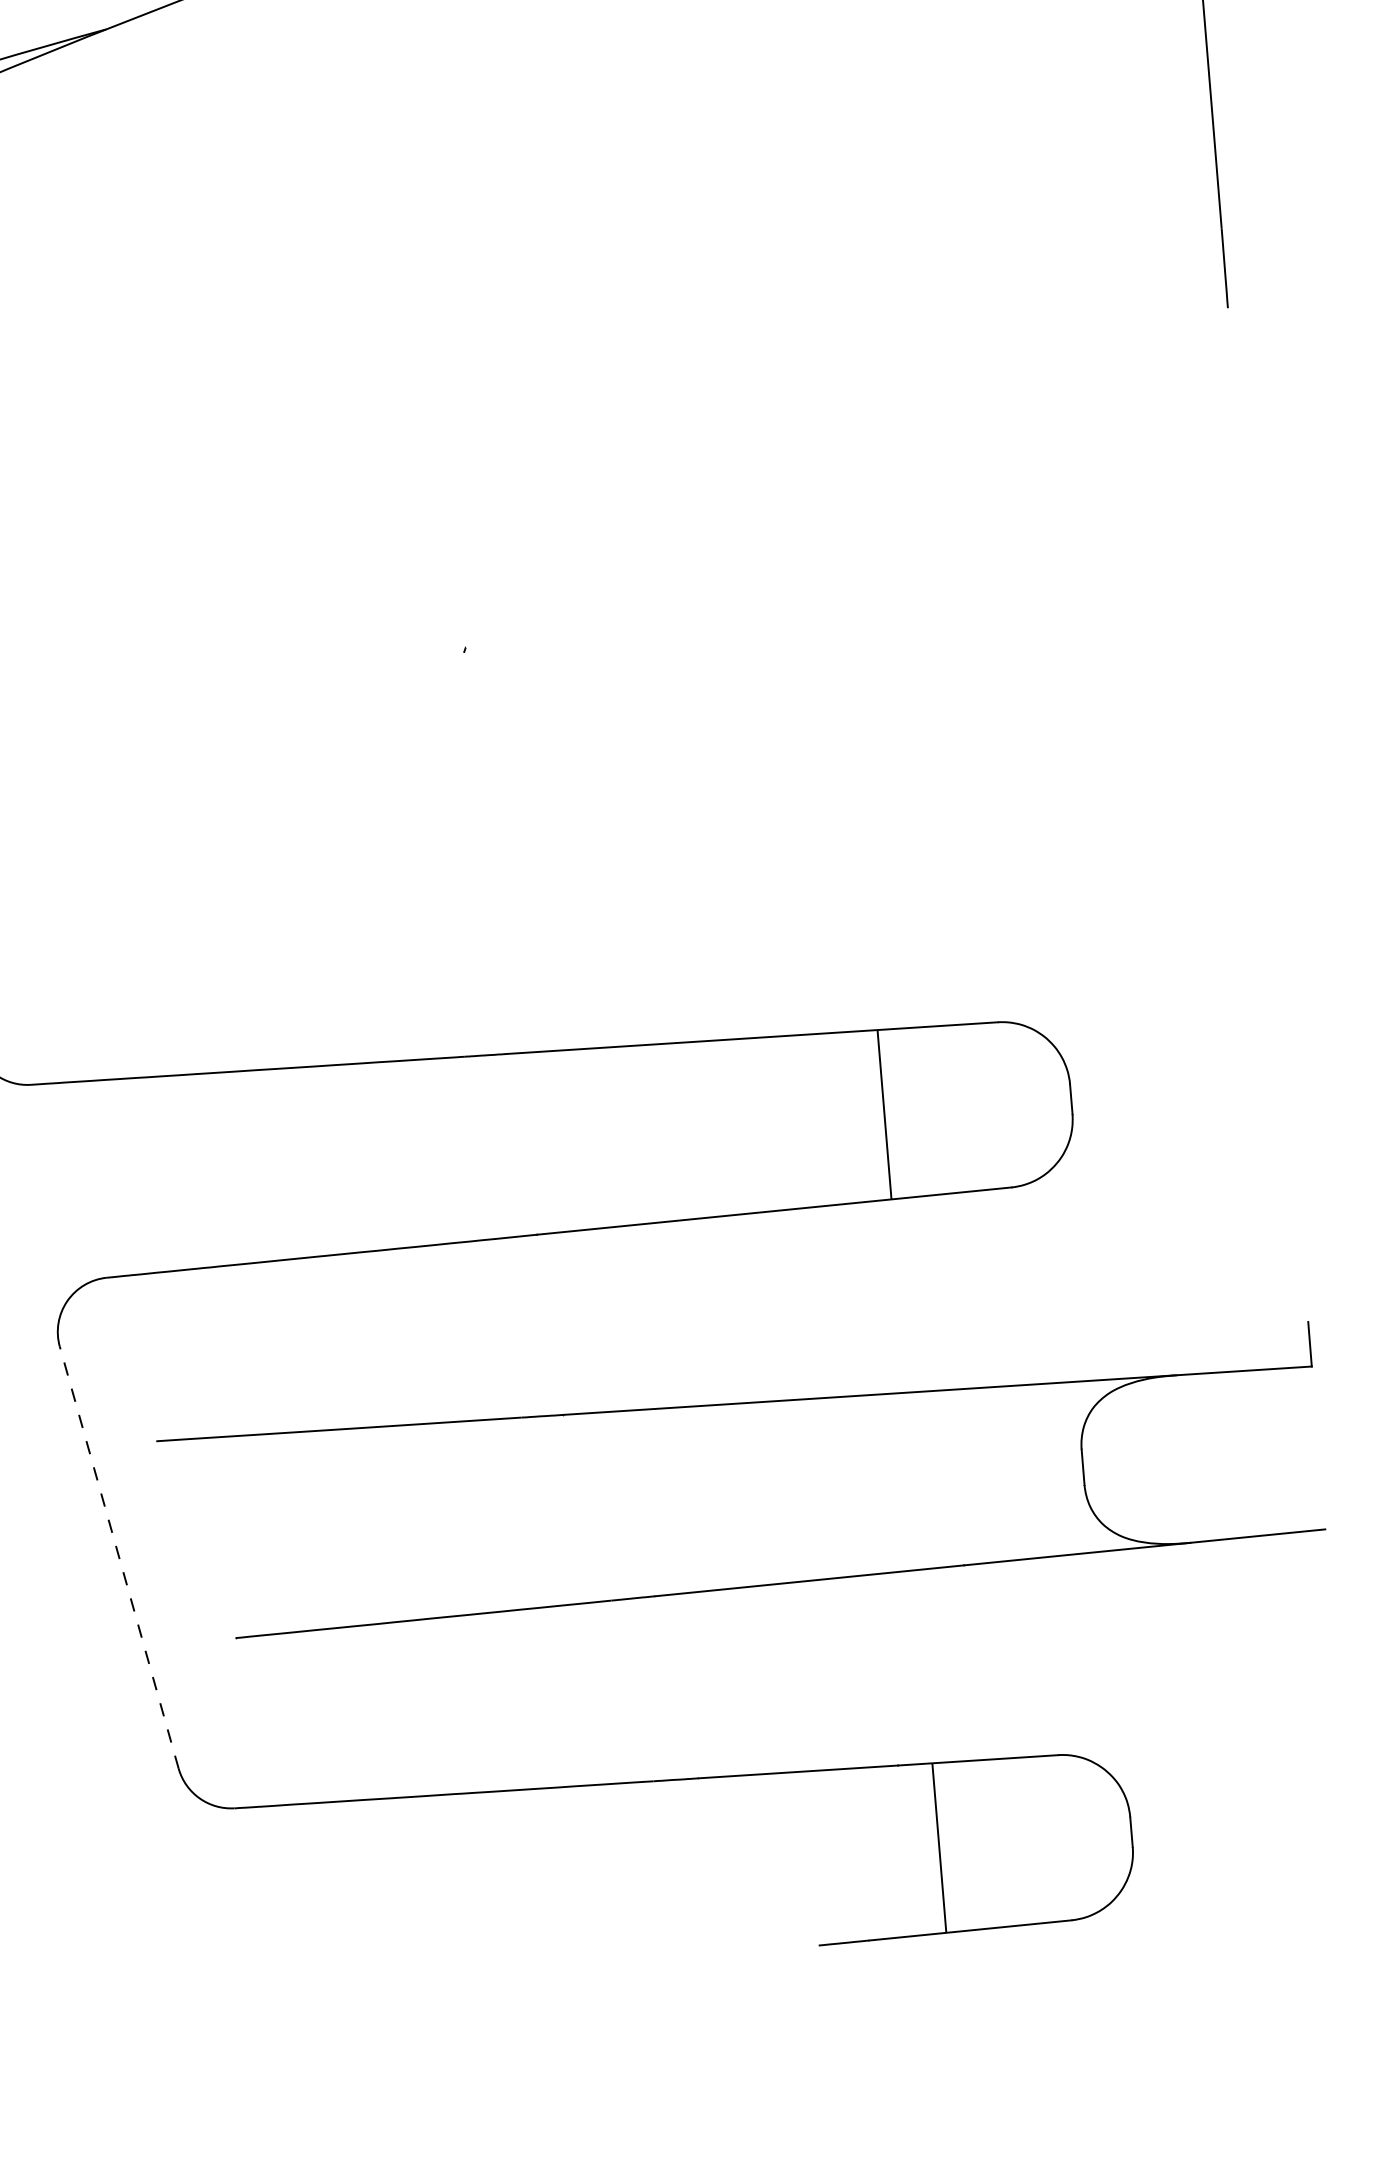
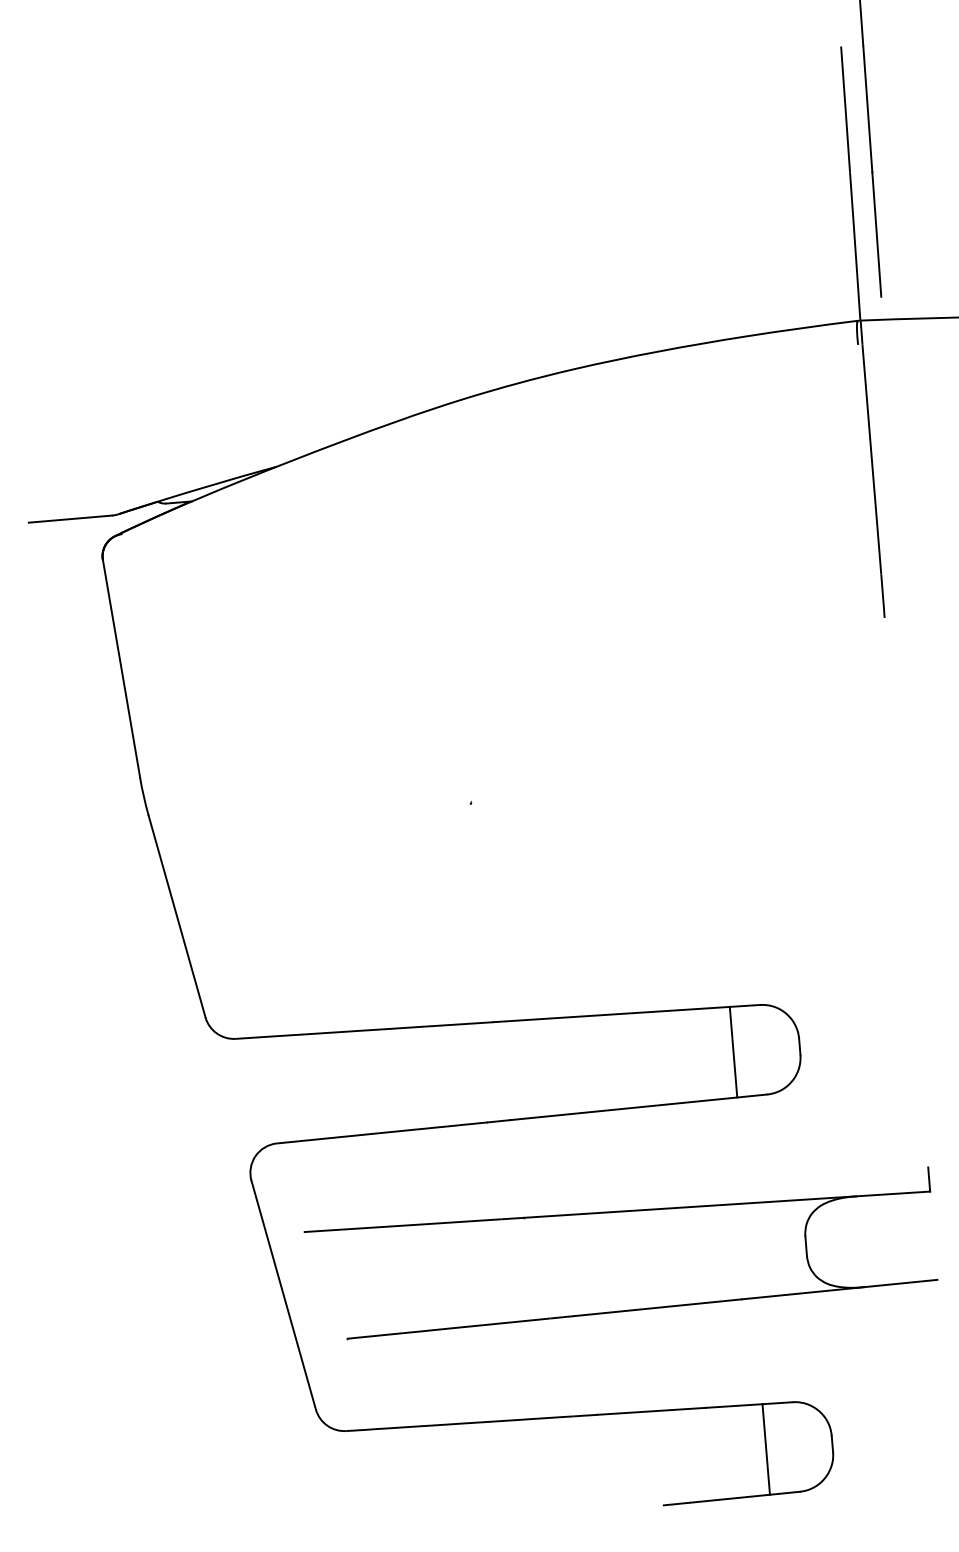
line: (884, 1113) -> (733, 1051), moved
line: (118, 1558) -> (283, 1295), dashed -> solid
line: (937, 1847) -> (765, 1449), moved

